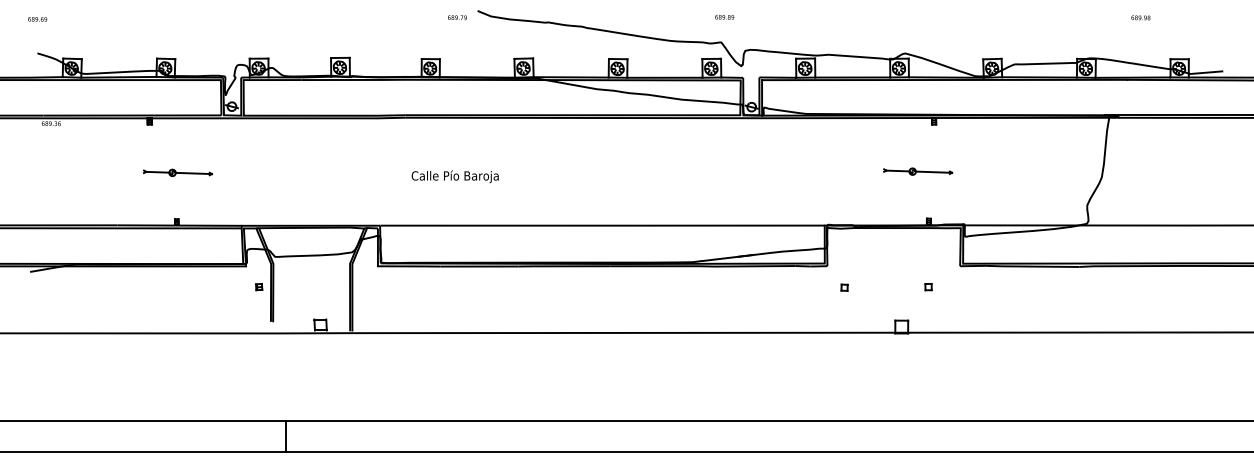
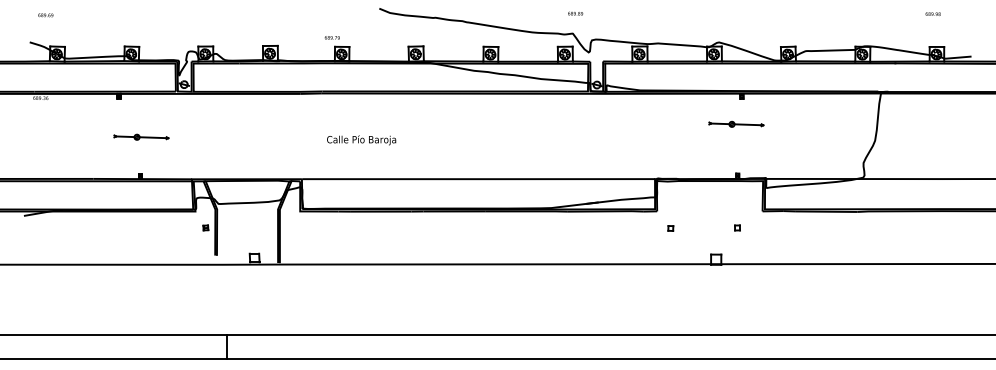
text: (457, 17) -> (332, 37), moved
text: (1140, 17) -> (932, 13), moved
text: (37, 19) -> (45, 15), moved
part: (918, 171) -> (736, 124), moved

